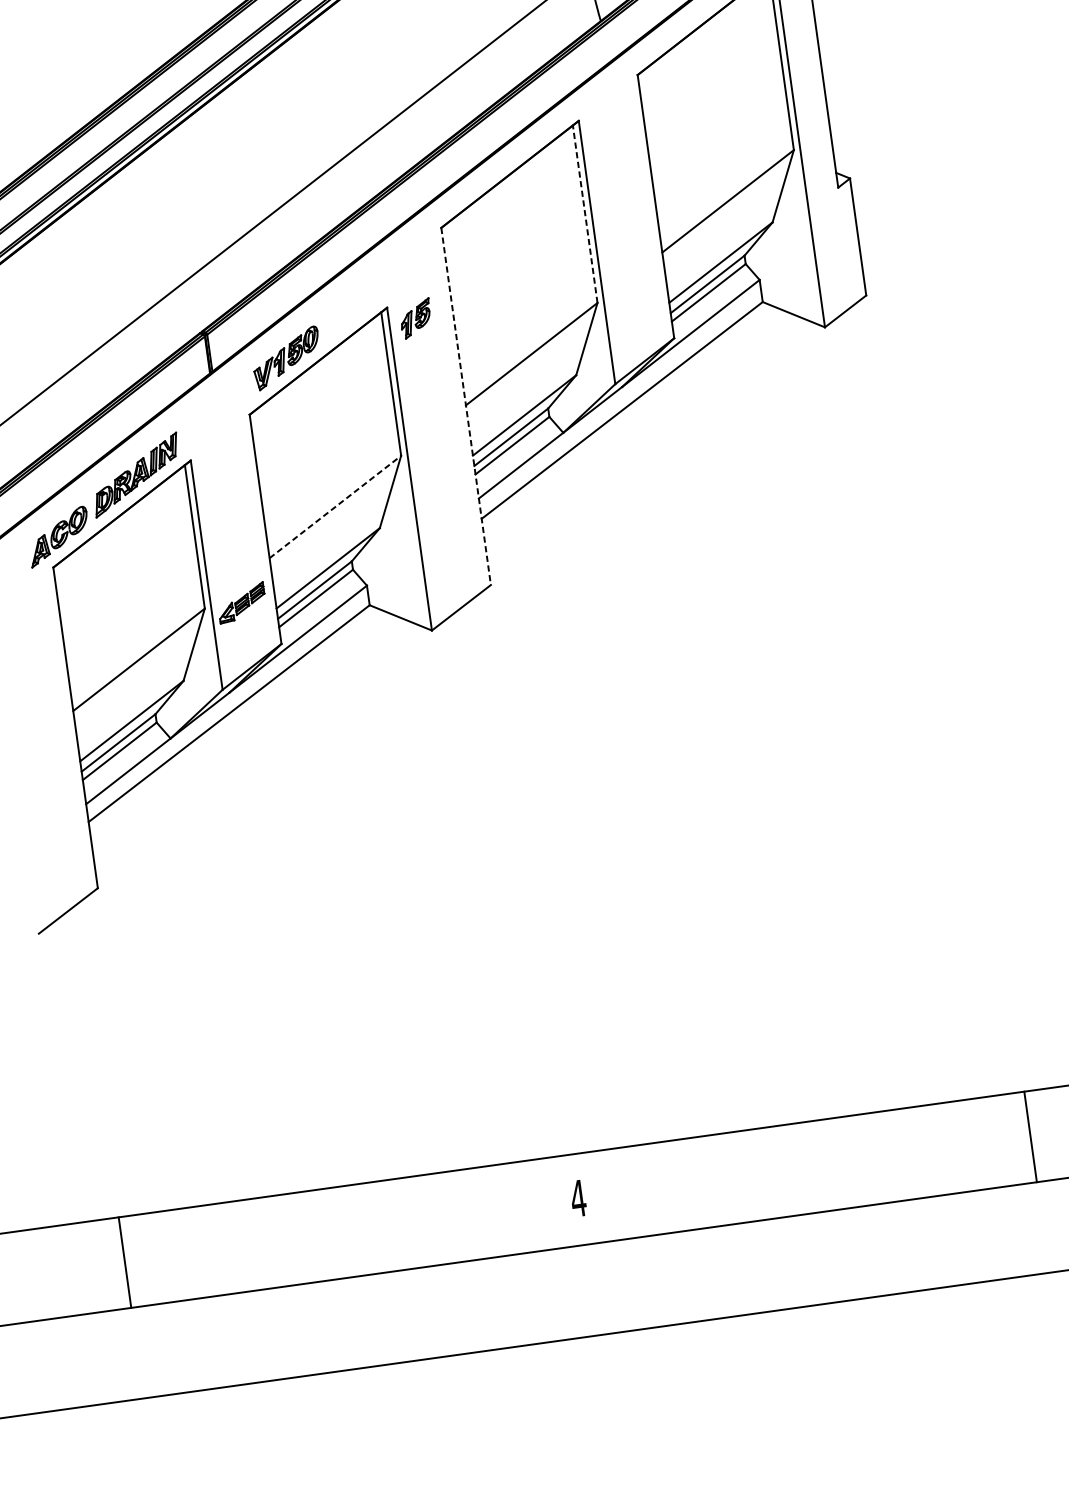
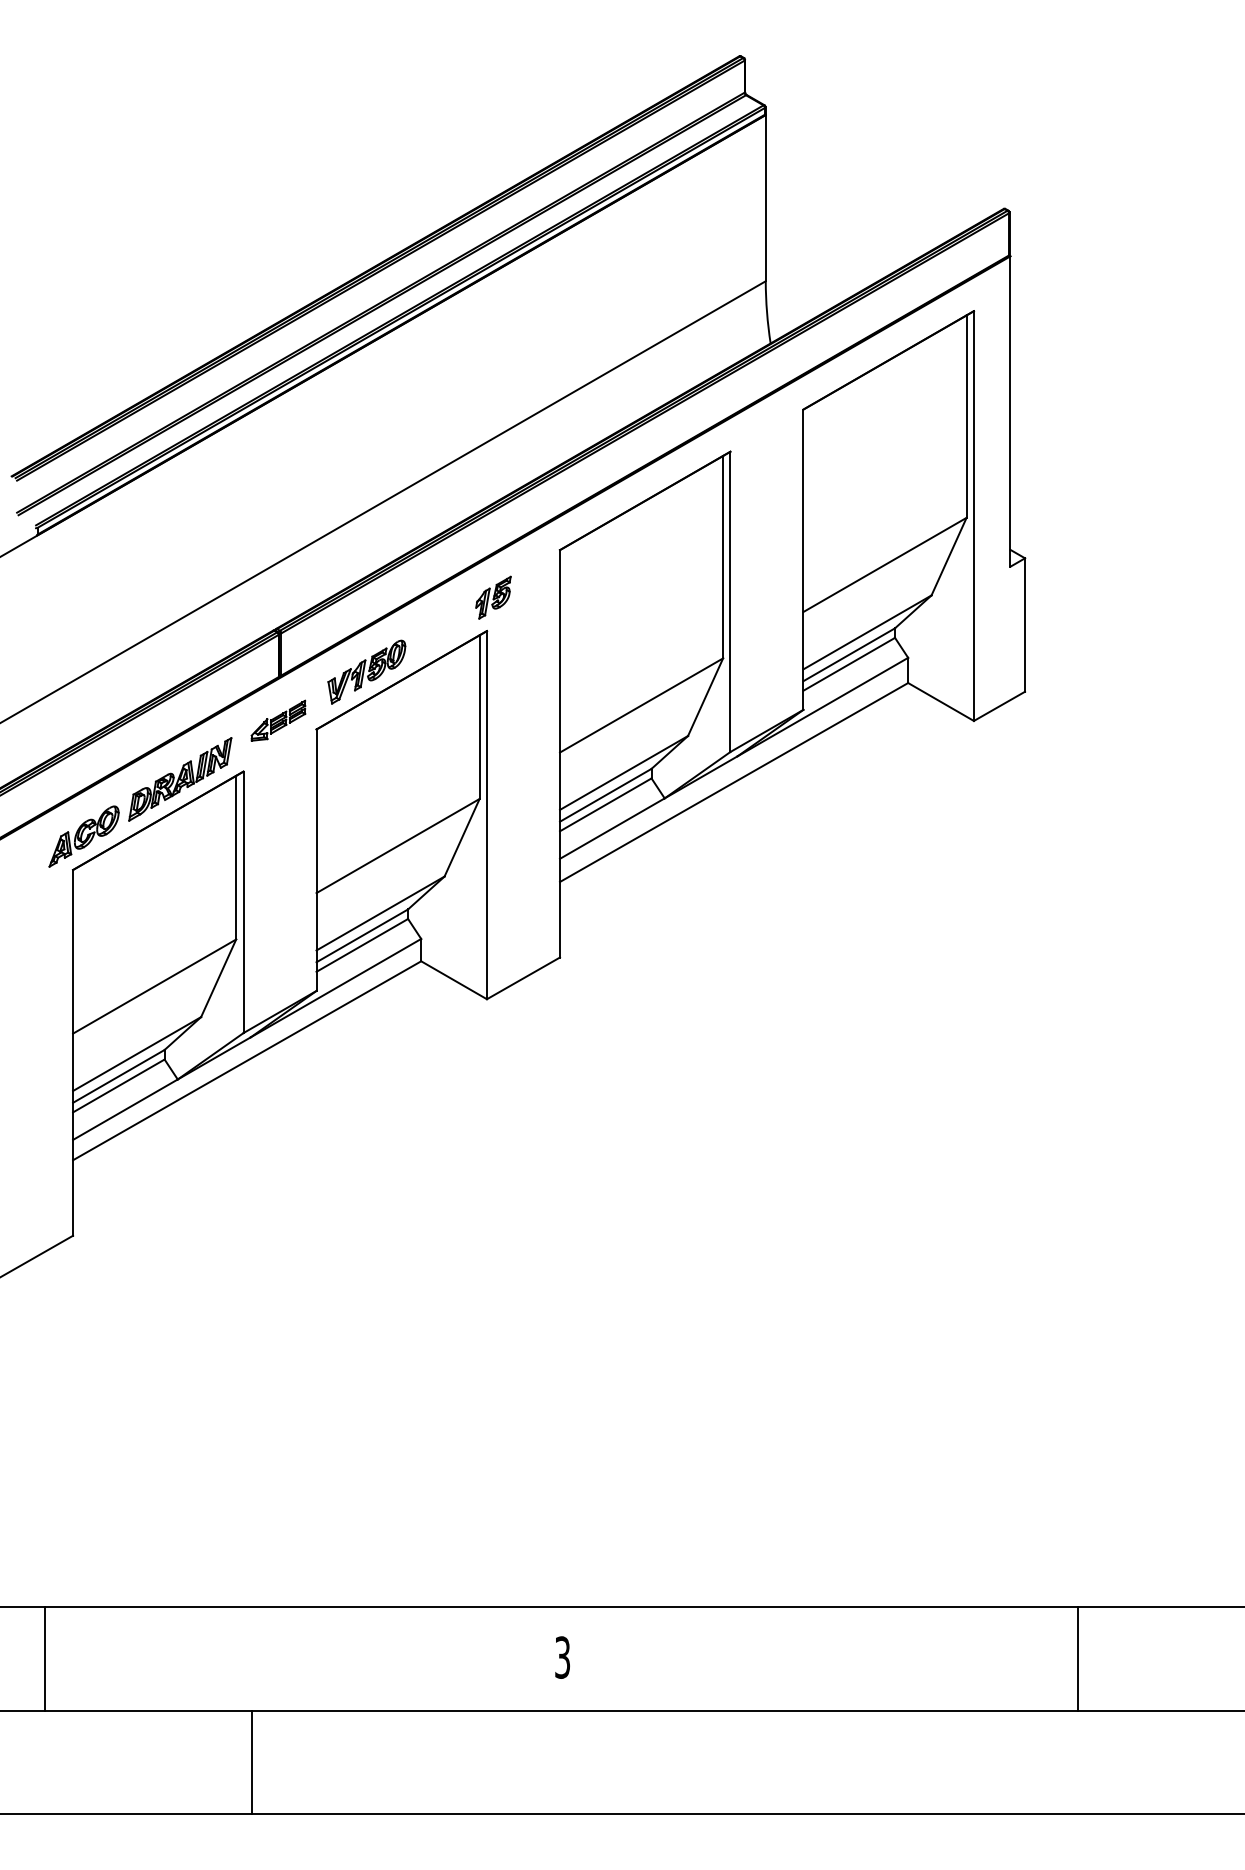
line: (585, 213) -> (723, 556), dashed -> solid
part: (415, 318) -> (493, 597), moved
line: (466, 406) -> (560, 753), dashed -> solid
line: (335, 506) -> (398, 845), dashed -> solid
part: (241, 602) -> (278, 720), moved
text: (578, 1198) -> (562, 1657), 4 -> 3
line: (318, 1327) -> (251, 1761), added

